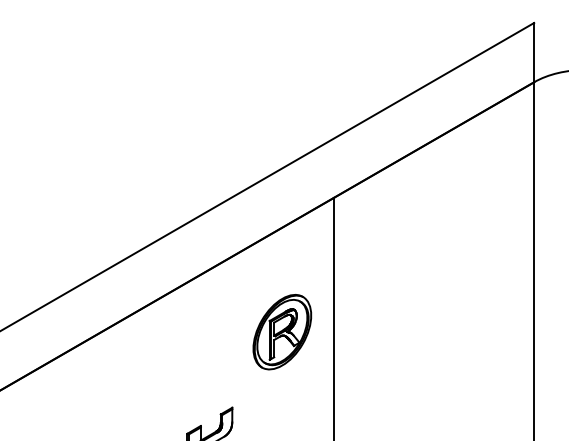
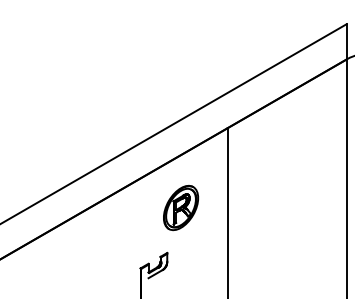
part: (283, 332) -> (181, 208), moved

